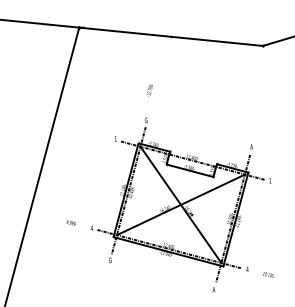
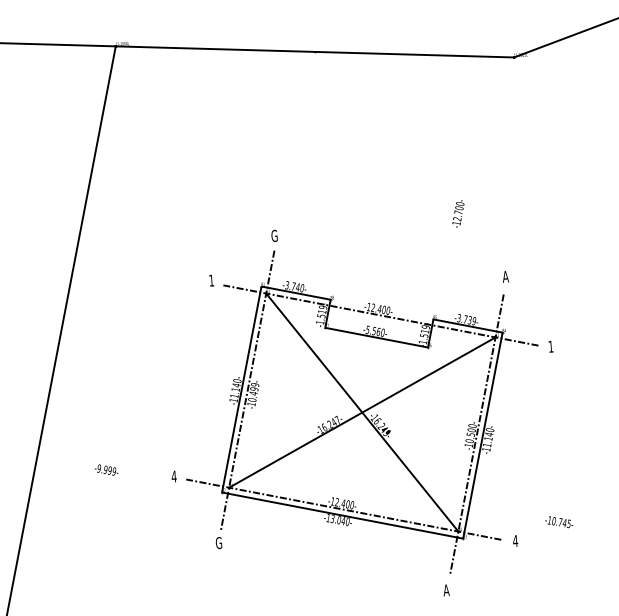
text: (149, 90) -> (457, 214), moved
text: (70, 222) -> (105, 469), moved
text: (268, 274) -> (559, 521), moved

